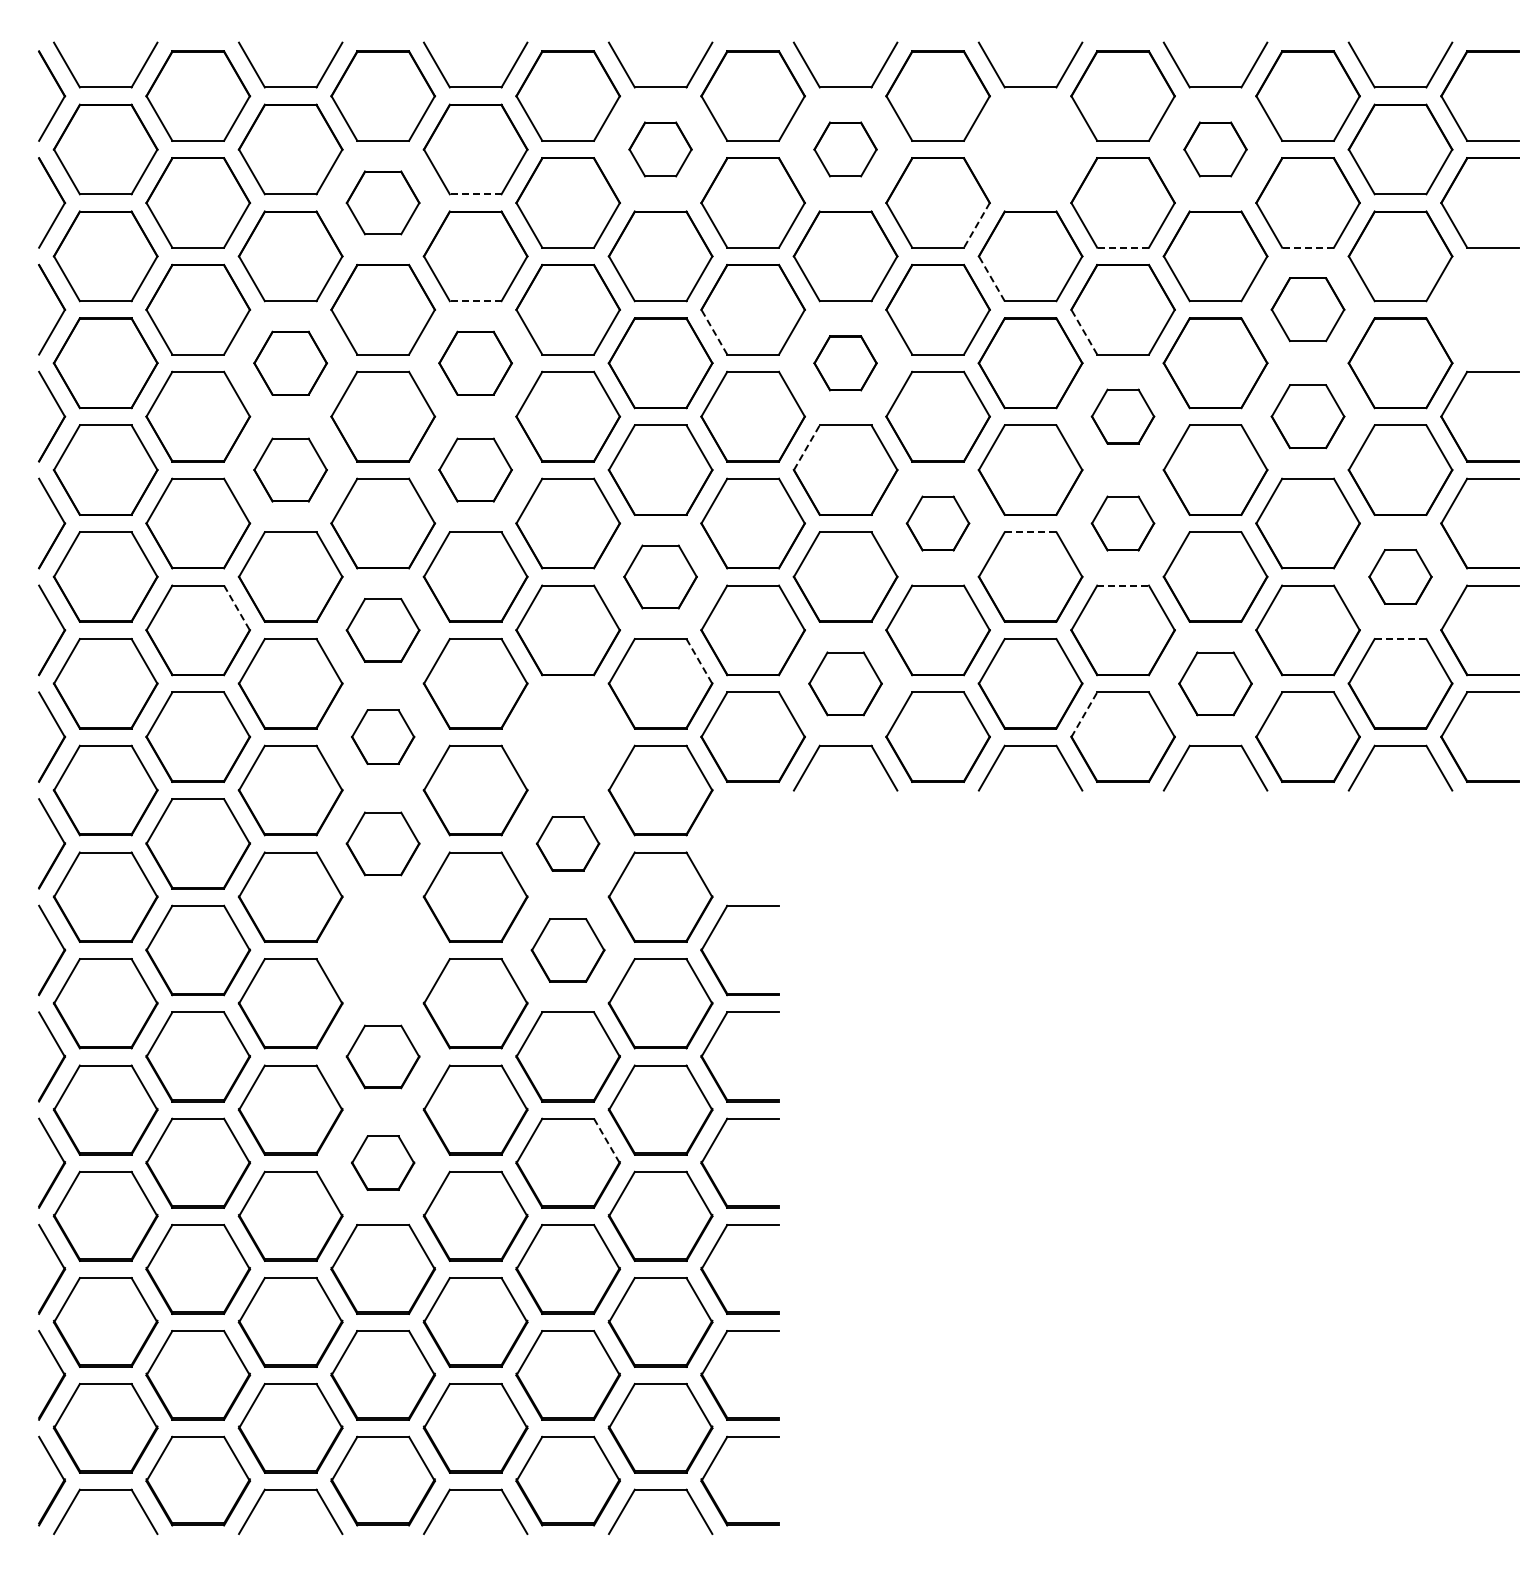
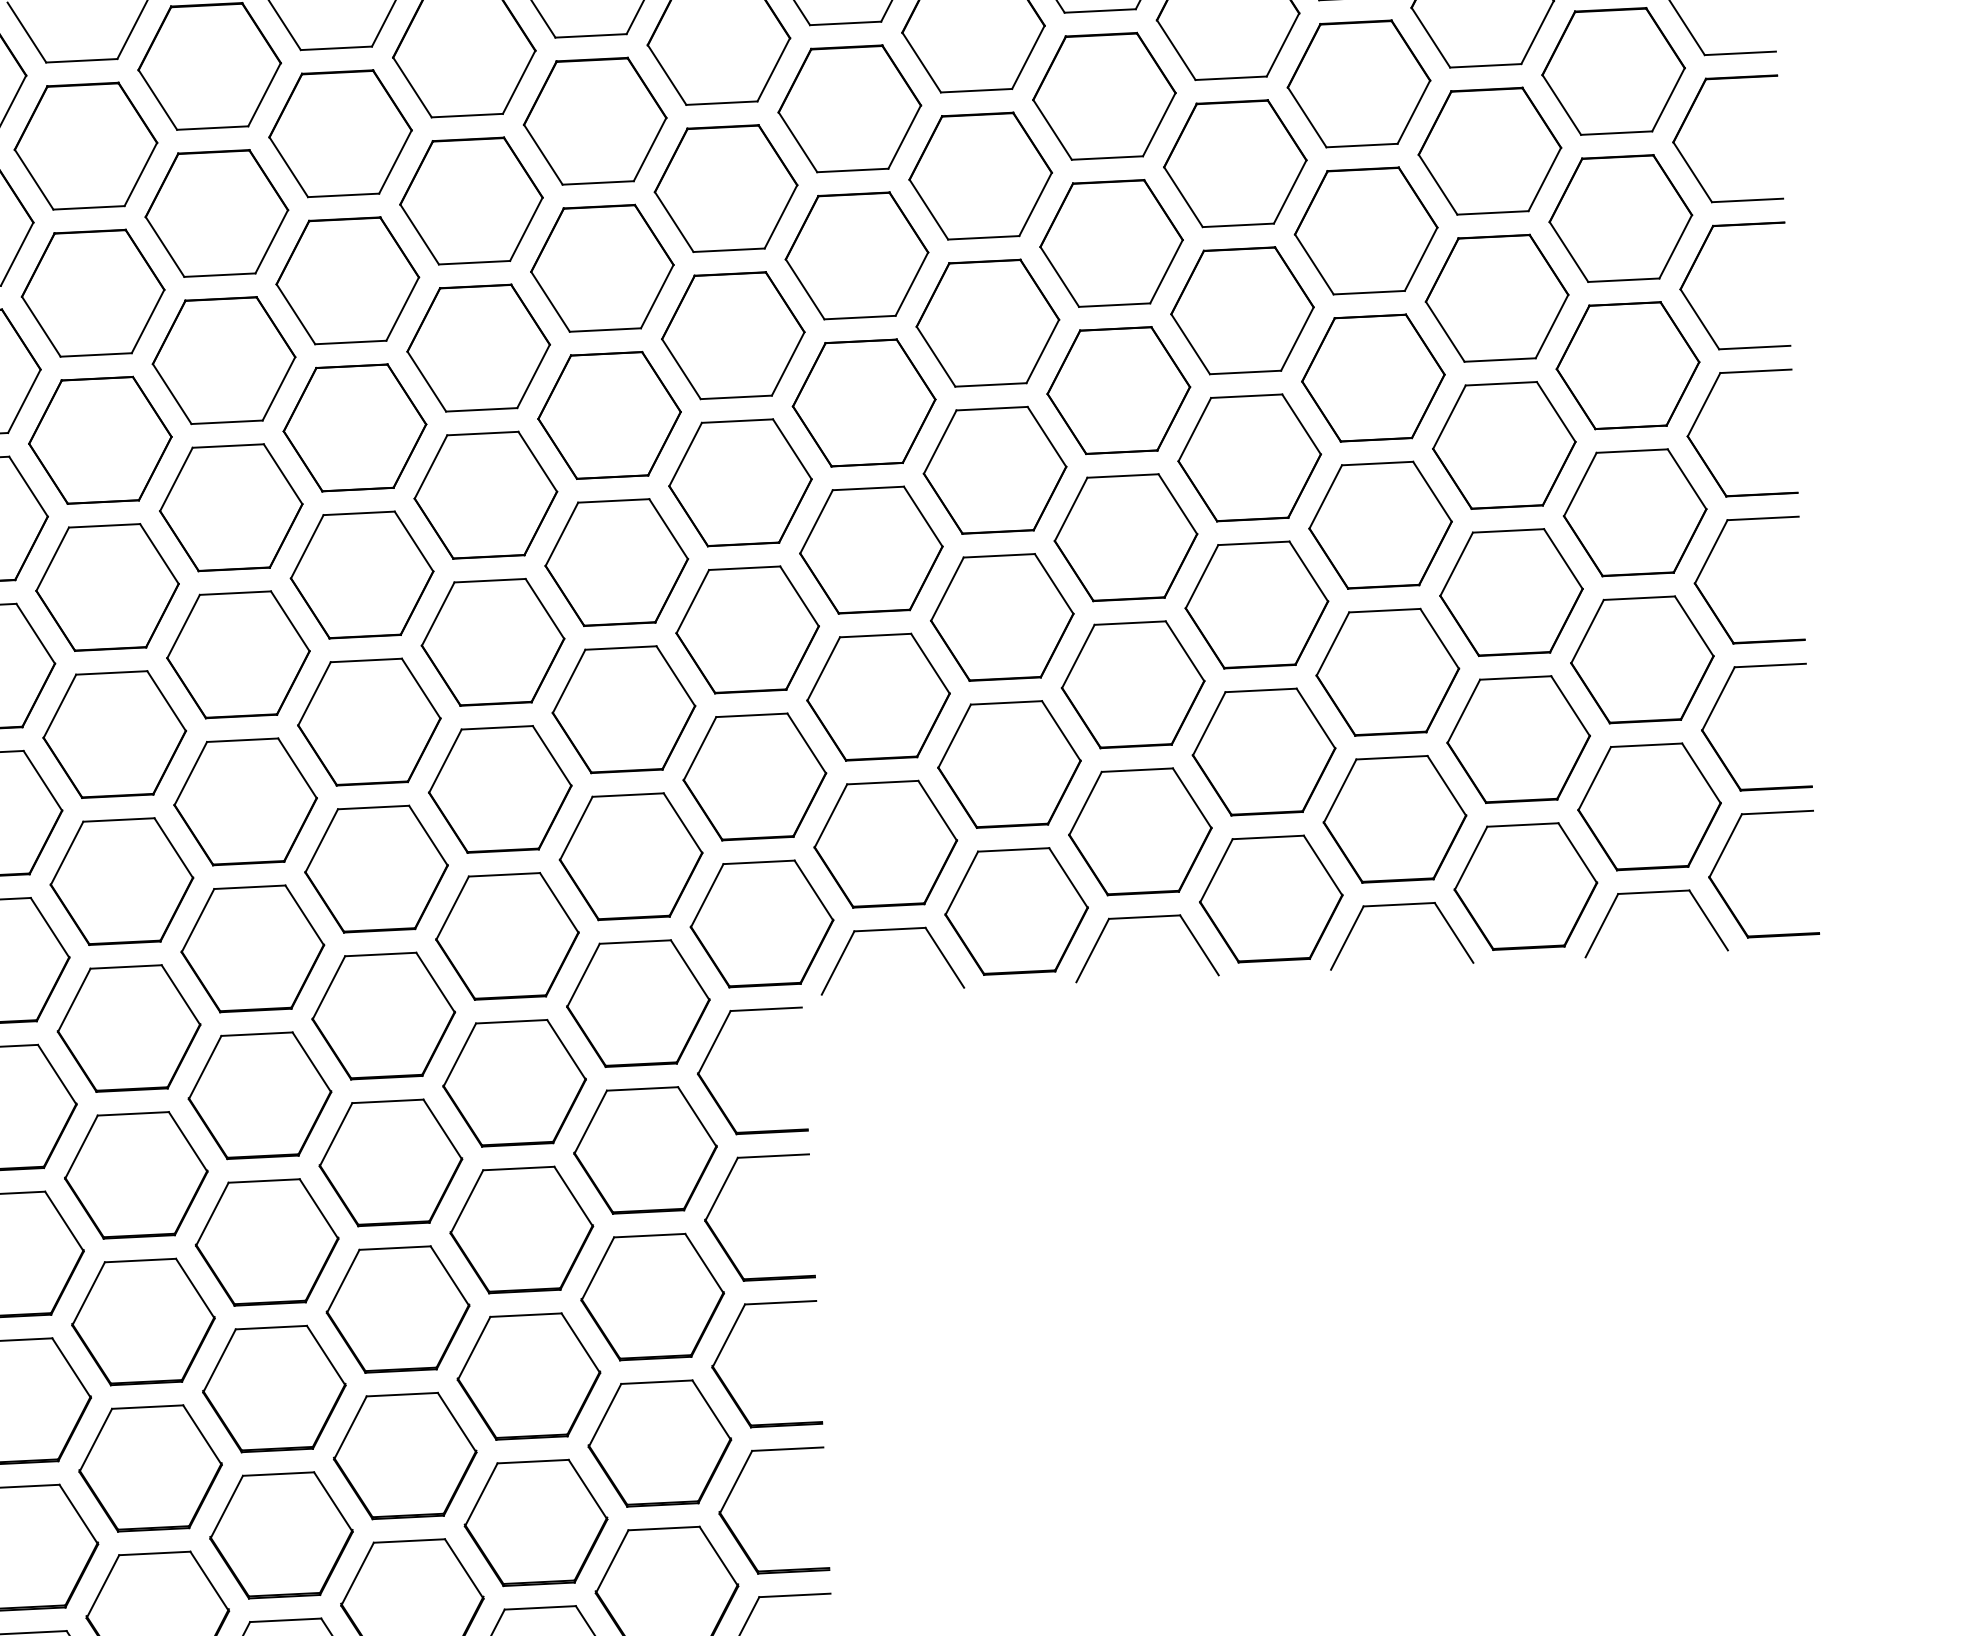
part: (660, 149) -> (594, 121), size x1.67
part: (845, 149) -> (849, 108), size x1.67
part: (1030, 149) -> (1104, 96), added
part: (1215, 149) -> (1358, 83), size x1.67
line: (475, 194) -> (343, 195), dashed -> solid
part: (382, 202) -> (215, 212), size x1.43
line: (976, 225) -> (1035, 204), dashed -> solid
line: (1123, 247) -> (1238, 225), dashed -> solid
line: (1308, 247) -> (1493, 212), dashed -> solid
line: (991, 278) -> (1059, 276), dashed -> solid
part: (1453, 291) -> (1696, 263), added
line: (475, 301) -> (350, 342), dashed -> solid
part: (1307, 309) -> (1496, 297), size x1.43
line: (714, 332) -> (681, 369), dashed -> solid
line: (1084, 332) -> (1190, 344), dashed -> solid
part: (290, 363) -> (100, 440), size x1.43
part: (475, 363) -> (354, 428), size x1.43
part: (845, 363) -> (864, 403), size x1.67
part: (1122, 416) -> (1248, 457), size x1.67
part: (1307, 416) -> (1503, 445), size x1.43
line: (806, 447) -> (816, 521), dashed -> solid
part: (290, 469) -> (107, 586), size x1.43
part: (475, 469) -> (361, 574), size x1.43
part: (937, 523) -> (1001, 617), size x1.67
part: (1122, 523) -> (1256, 604), size x1.67
line: (1030, 532) -> (1130, 623), dashed -> solid
part: (660, 576) -> (623, 709), size x1.43
part: (1400, 576) -> (1642, 659), size x1.67
line: (1123, 585) -> (1261, 690), dashed -> solid
line: (237, 608) -> (43, 781), dashed -> solid
part: (382, 630) -> (244, 802), size x1.43
line: (1400, 639) -> (1646, 745), dashed -> solid
line: (699, 661) -> (683, 823), dashed -> solid
part: (845, 683) -> (885, 843), size x1.43
part: (1215, 683) -> (1394, 818), size x1.43
line: (1084, 714) -> (1216, 870), dashed -> solid
part: (382, 736) -> (251, 947), size x1.67
part: (567, 736) -> (506, 935), added
part: (382, 843) -> (259, 1095), size x1.43
part: (567, 843) -> (513, 1082), size x1.67
part: (712, 859) -> (714, 1095), added
part: (383, 950) -> (267, 1242), added
part: (567, 950) -> (520, 1230), size x1.43
part: (382, 1056) -> (273, 1388), size x1.43
line: (606, 1141) -> (587, 1490), dashed -> solid
part: (382, 1162) -> (280, 1534), size x1.67

